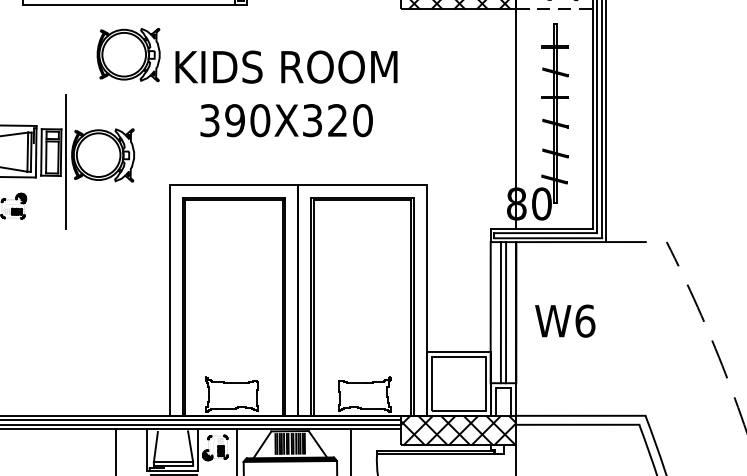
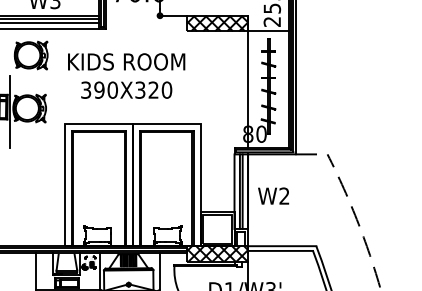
line: (555, 9) -> (268, 31), dashed -> solid
part: (127, 54) -> (30, 55), moved
text: (585, 319) -> (284, 195), W6 -> W2

